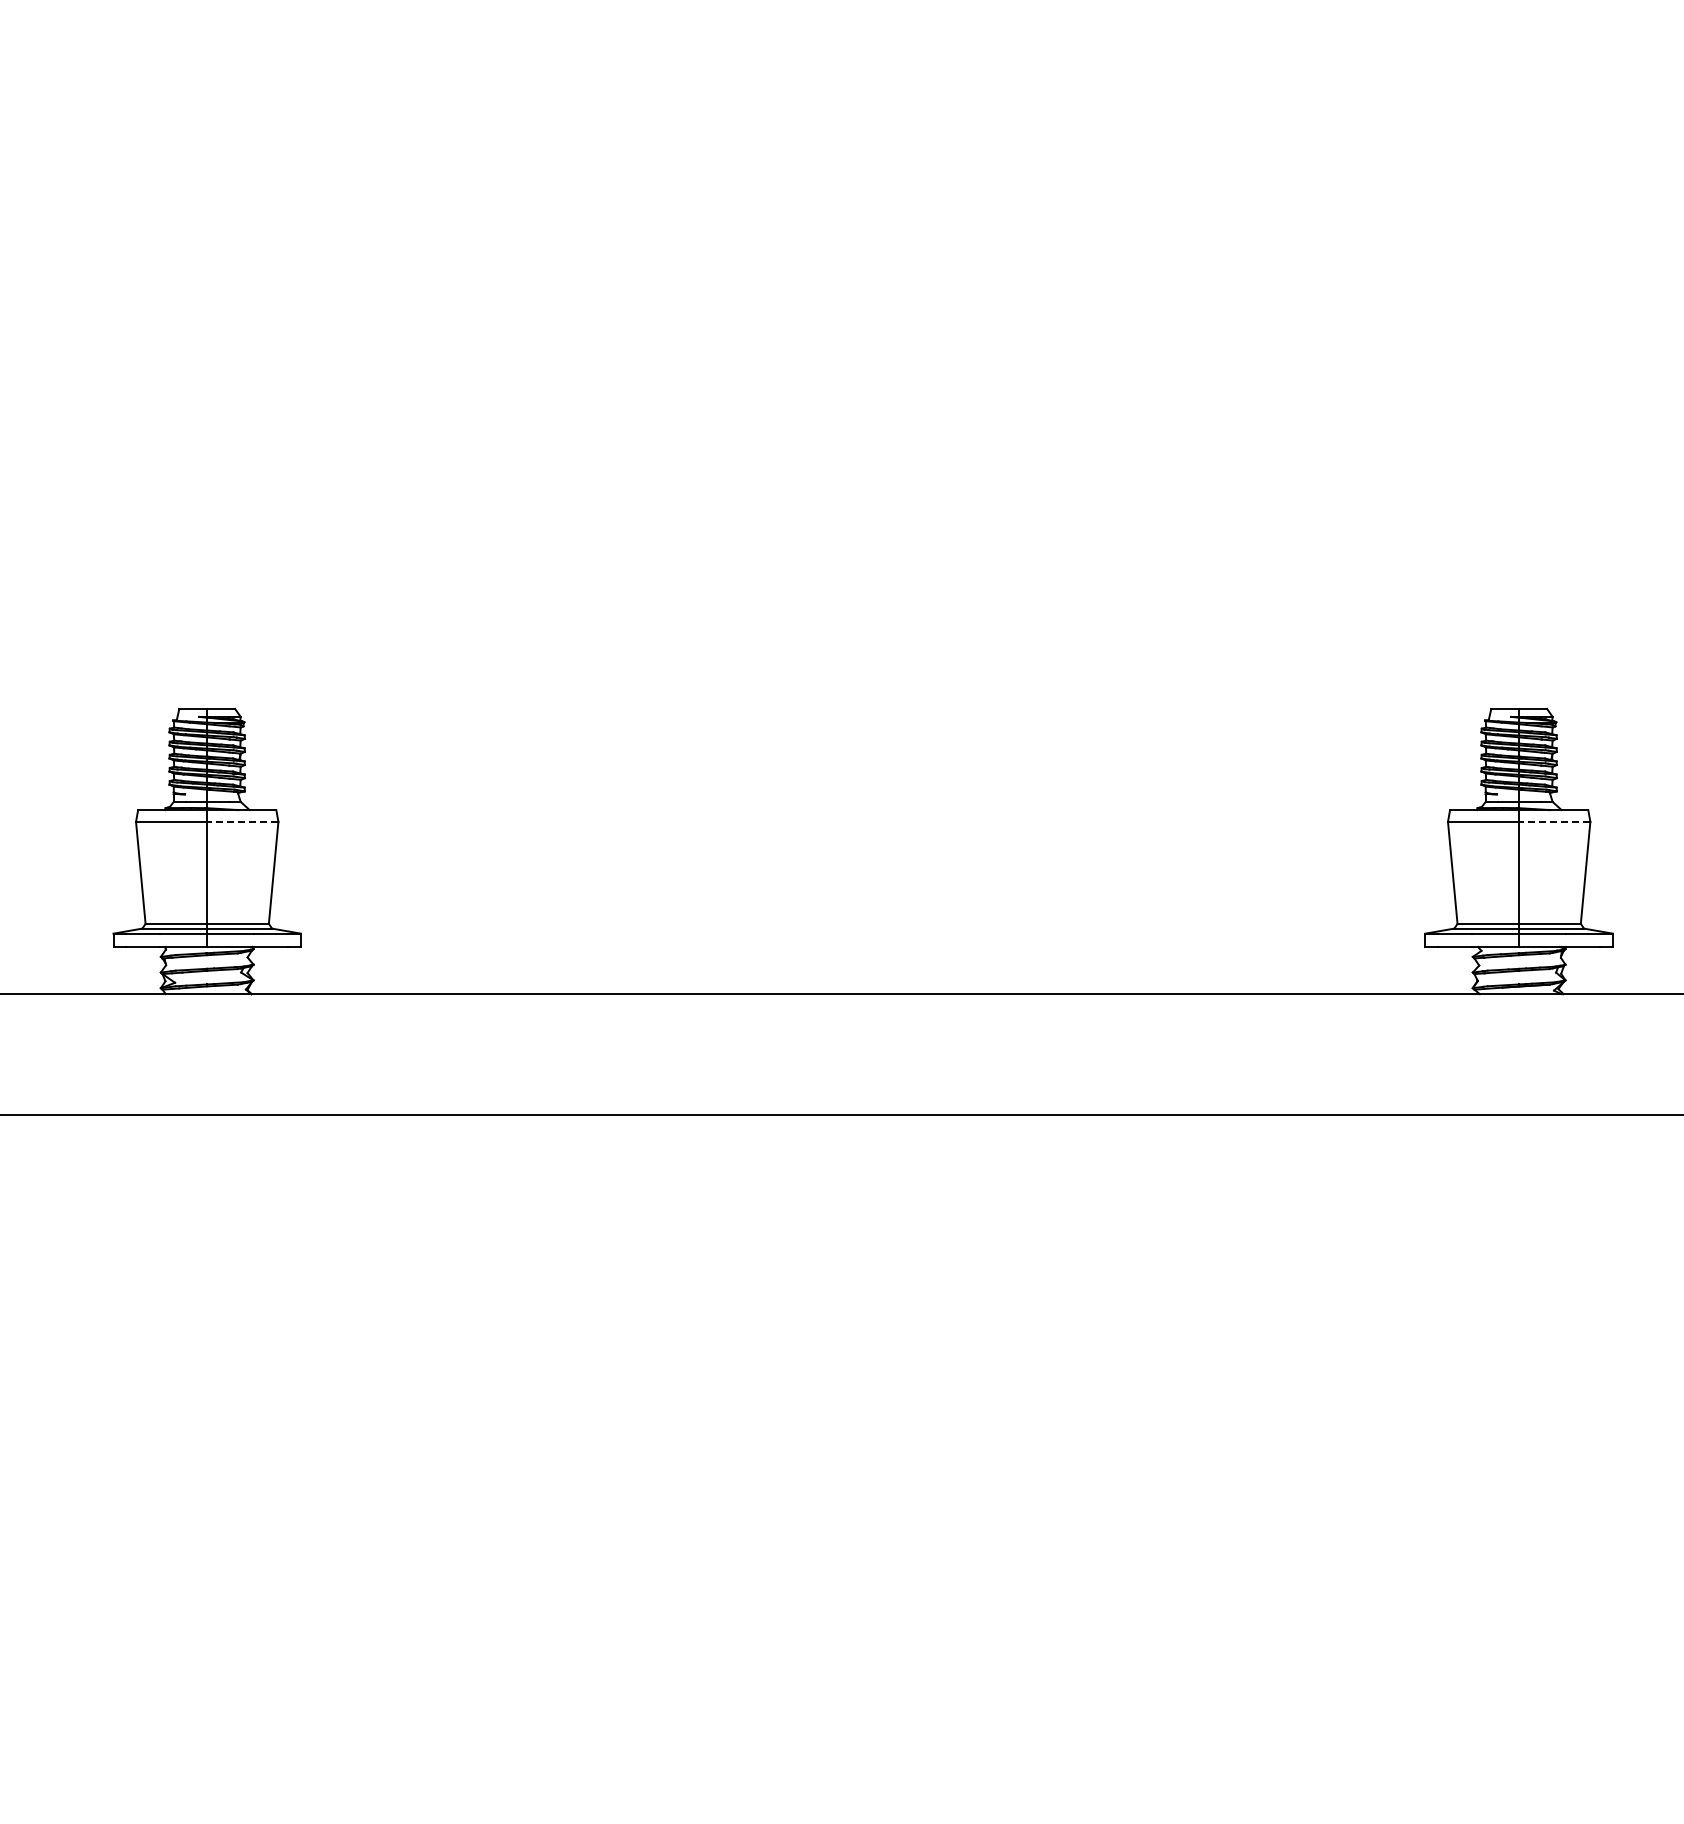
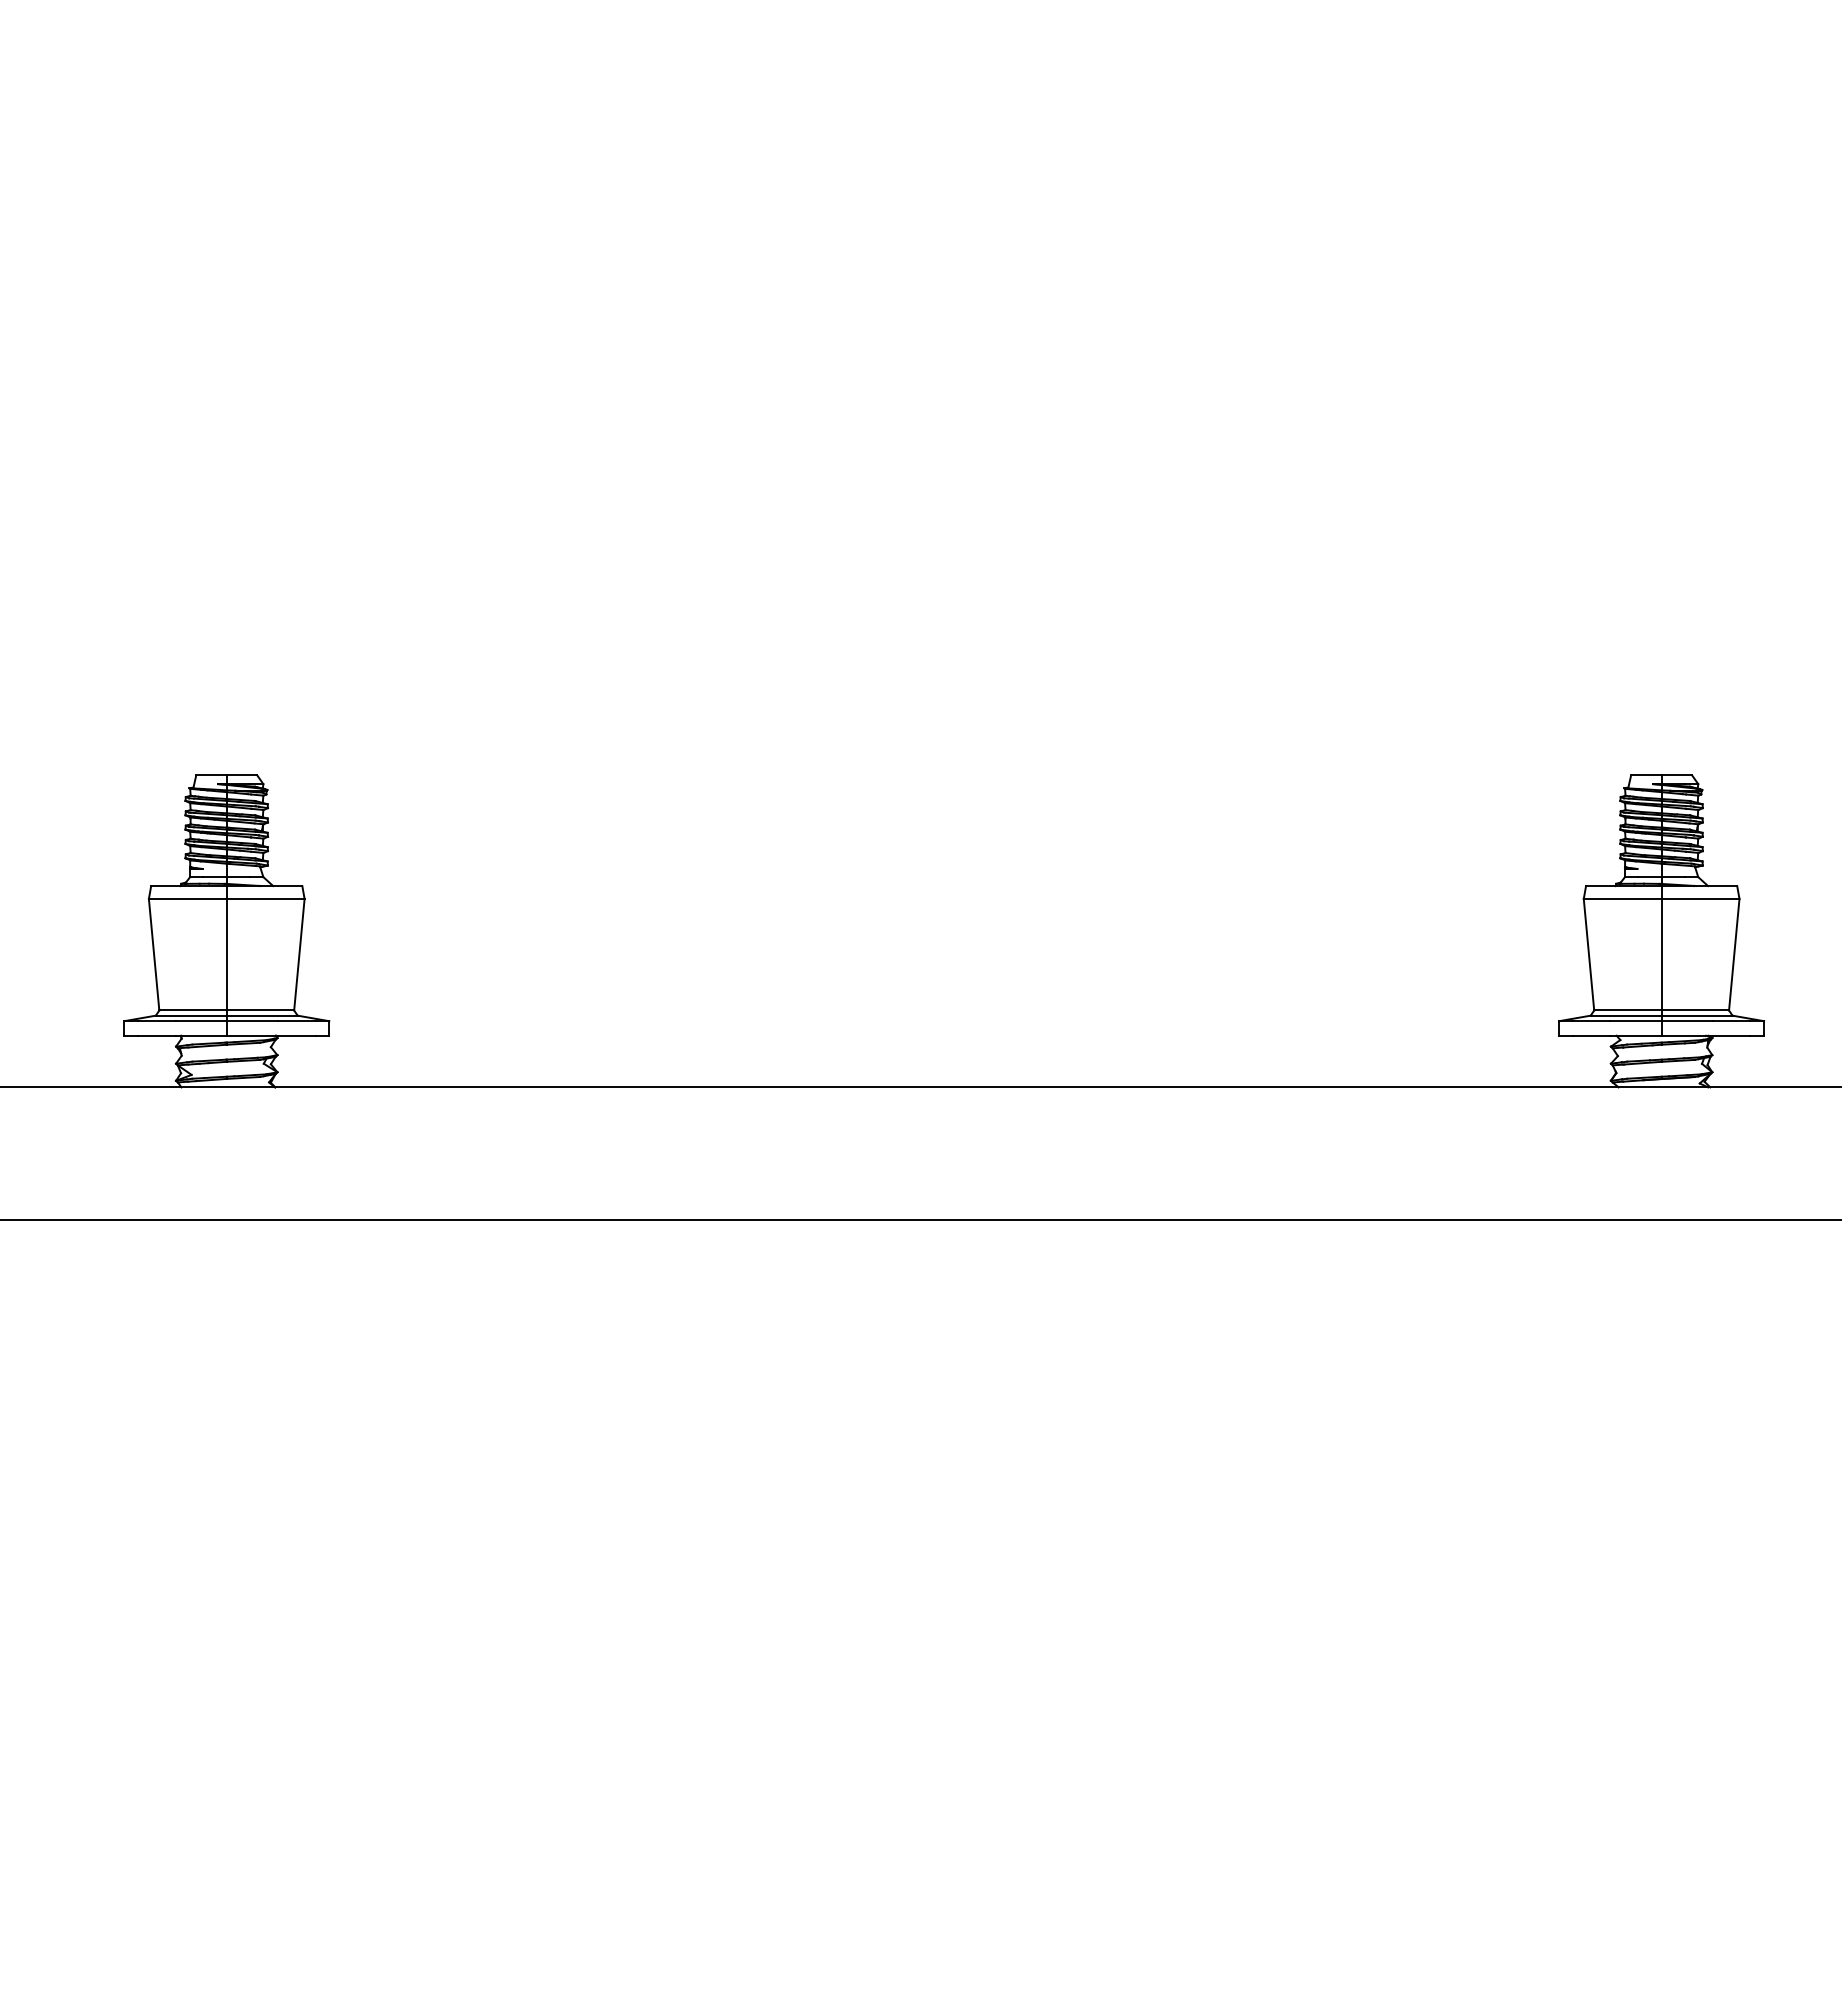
line: (242, 821) -> (265, 898), dashed -> solid
line: (1554, 821) -> (1700, 898), dashed -> solid

